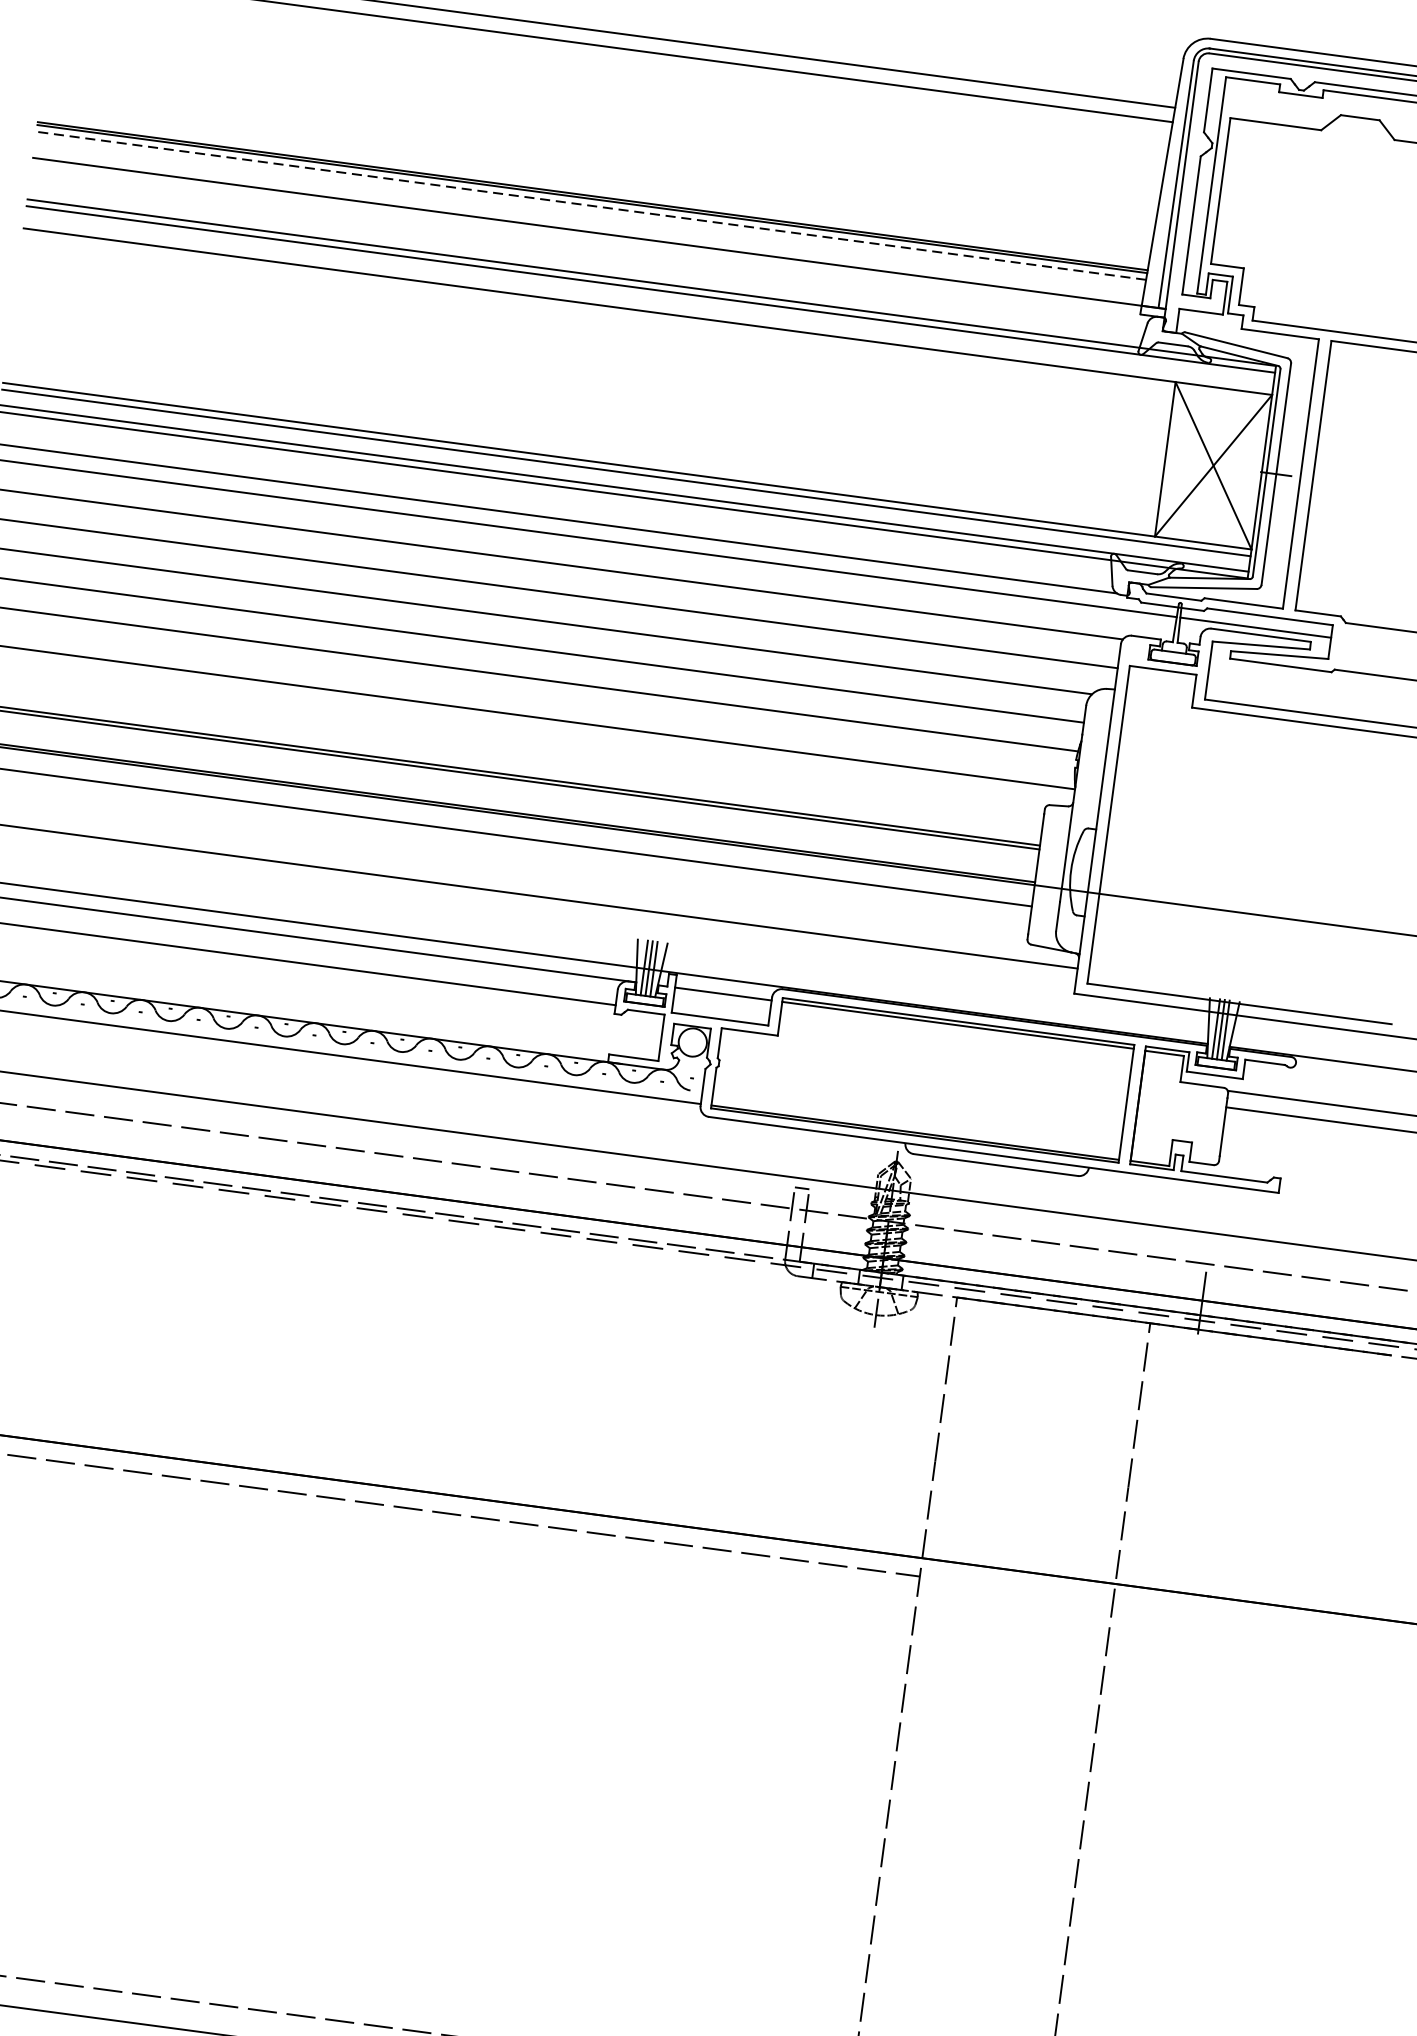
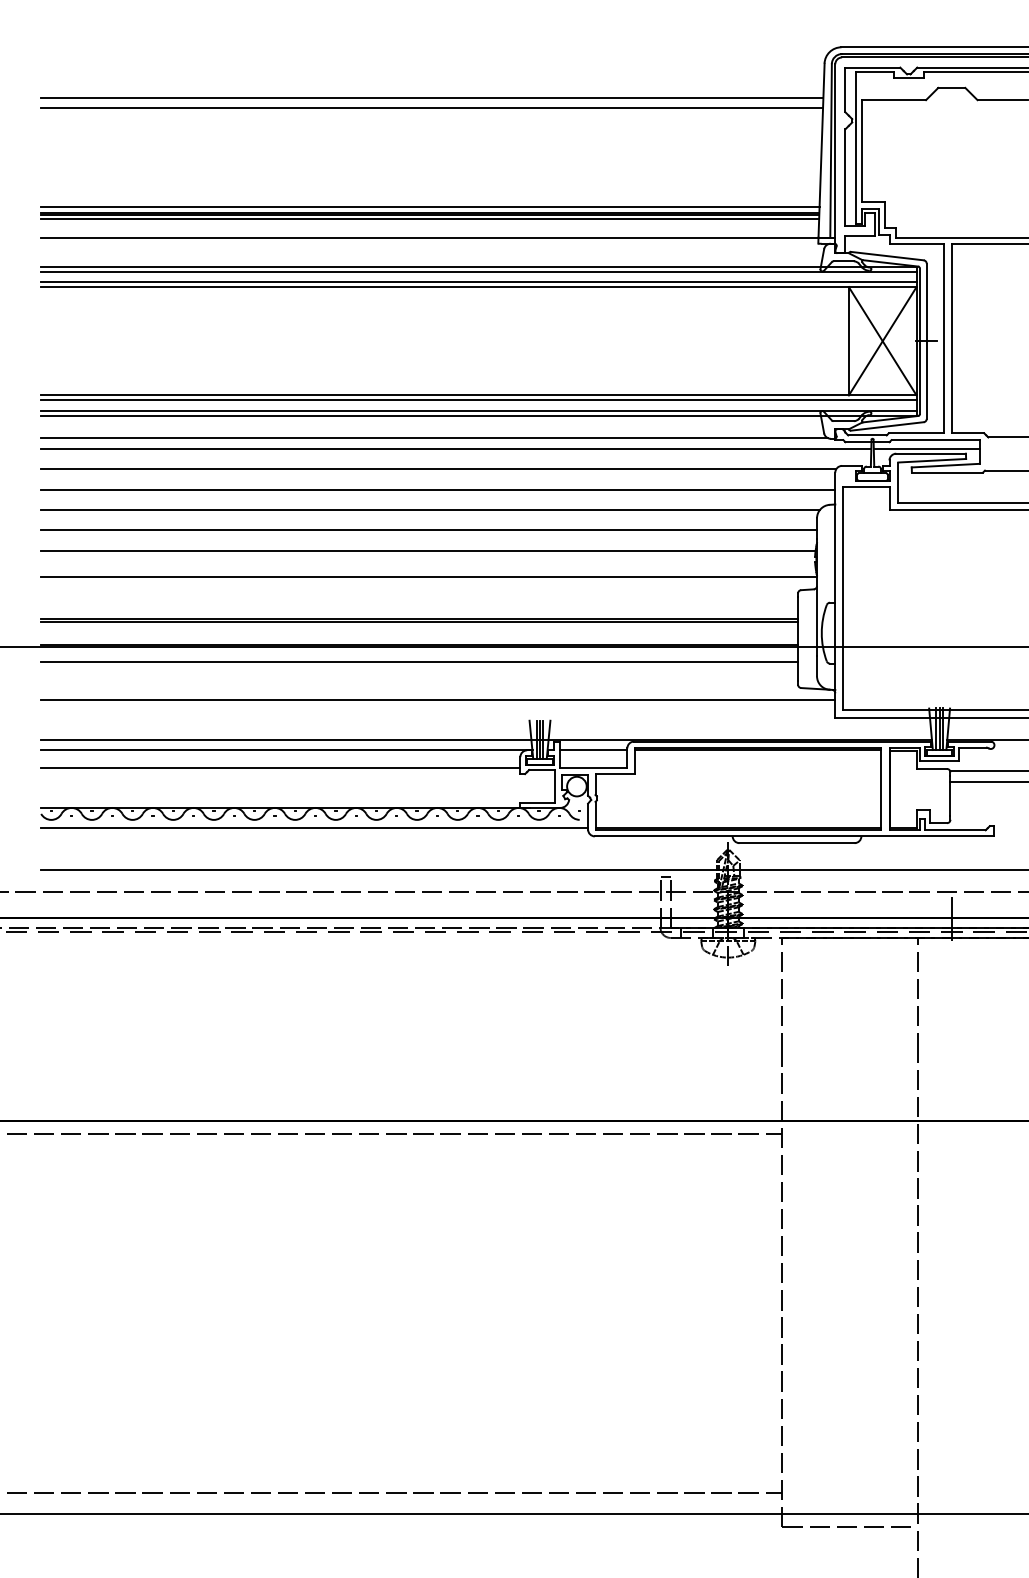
line: (592, 188) -> (429, 207), added
line: (590, 205) -> (429, 219), dashed -> solid
line: (648, 305) -> (478, 282), added

